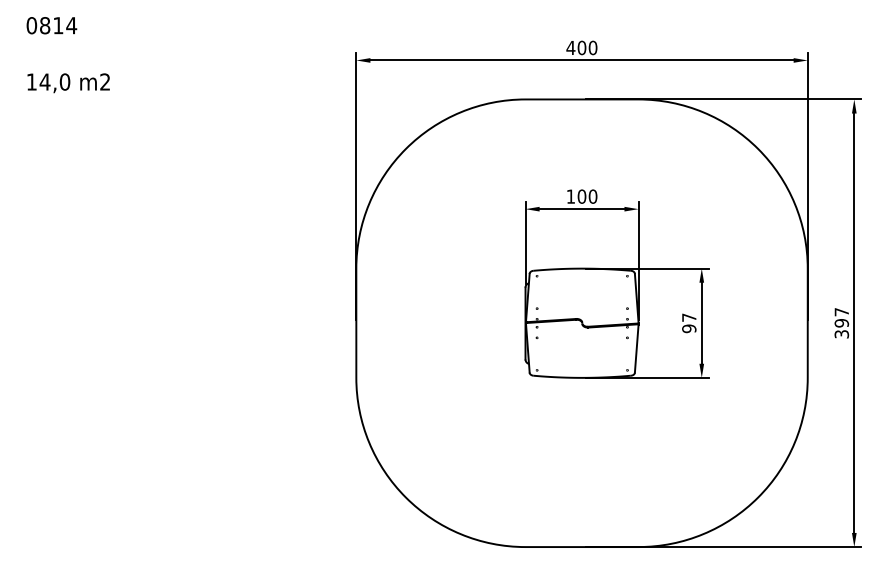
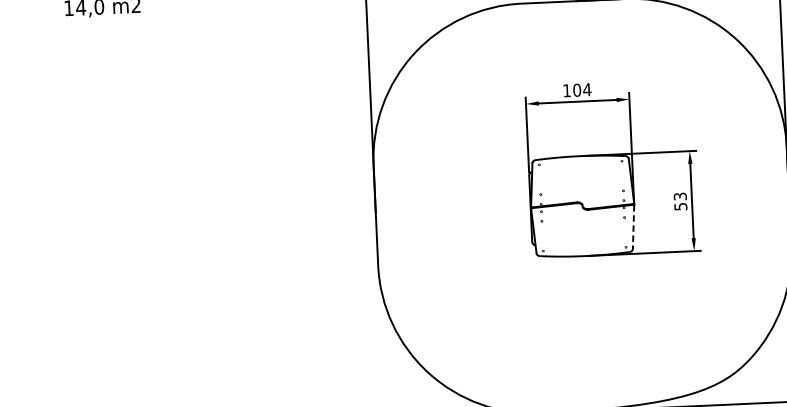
text: (592, 196) -> (586, 89), 100 -> 104
text: (689, 323) -> (680, 201), 97 -> 53
line: (636, 348) -> (633, 226), solid -> dashed

